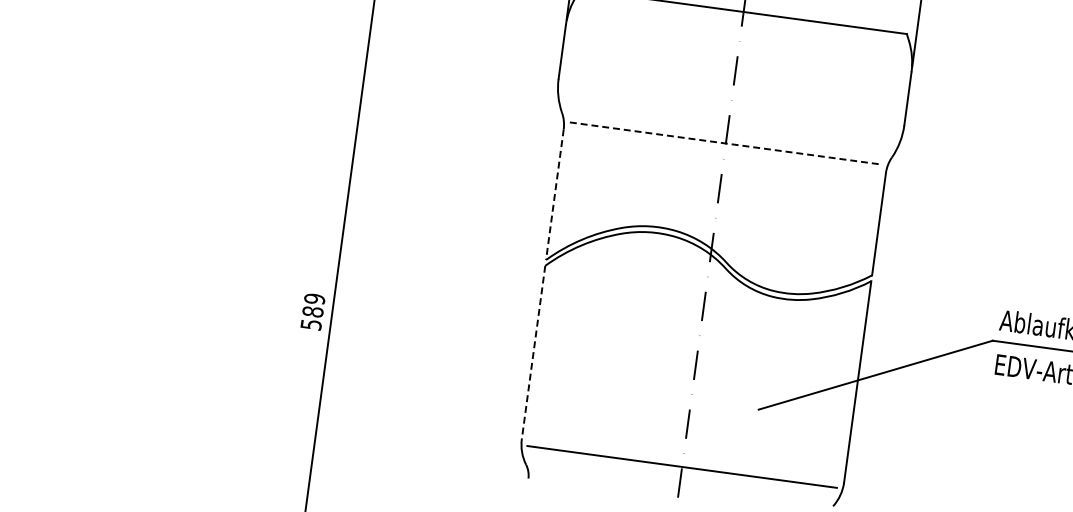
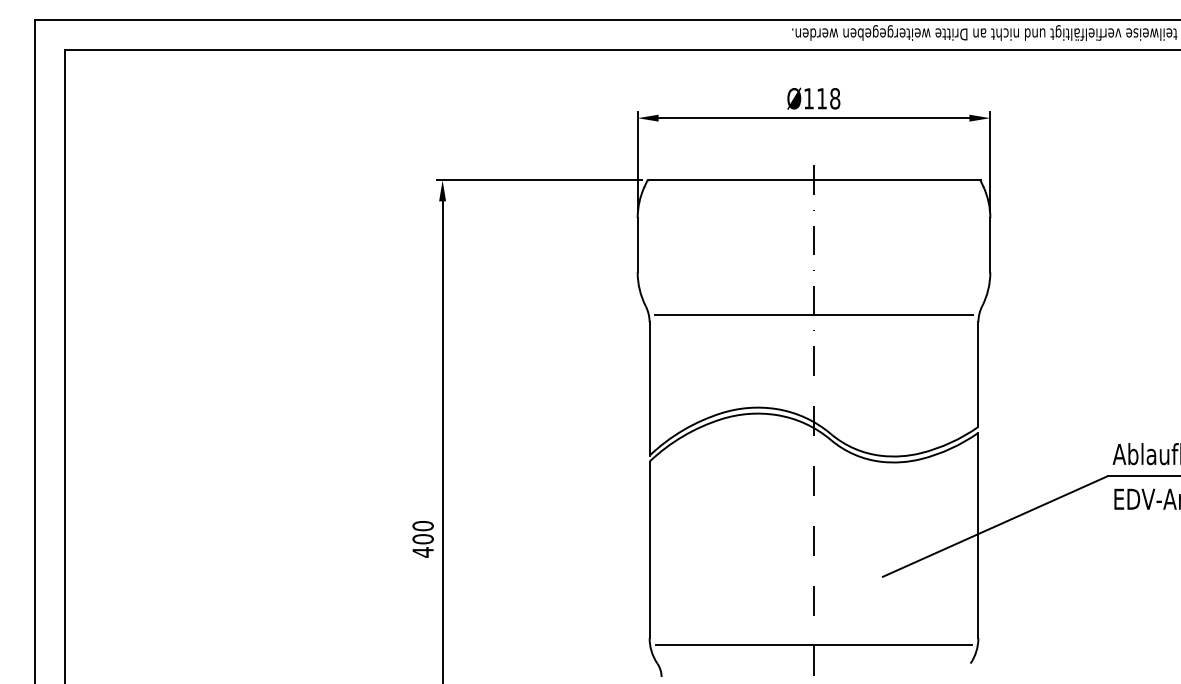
line: (726, 143) -> (814, 314), dashed -> solid
line: (554, 195) -> (649, 389), dashed -> solid
text: (312, 312) -> (422, 539), 589 -> 400
line: (533, 352) -> (649, 550), dashed -> solid

